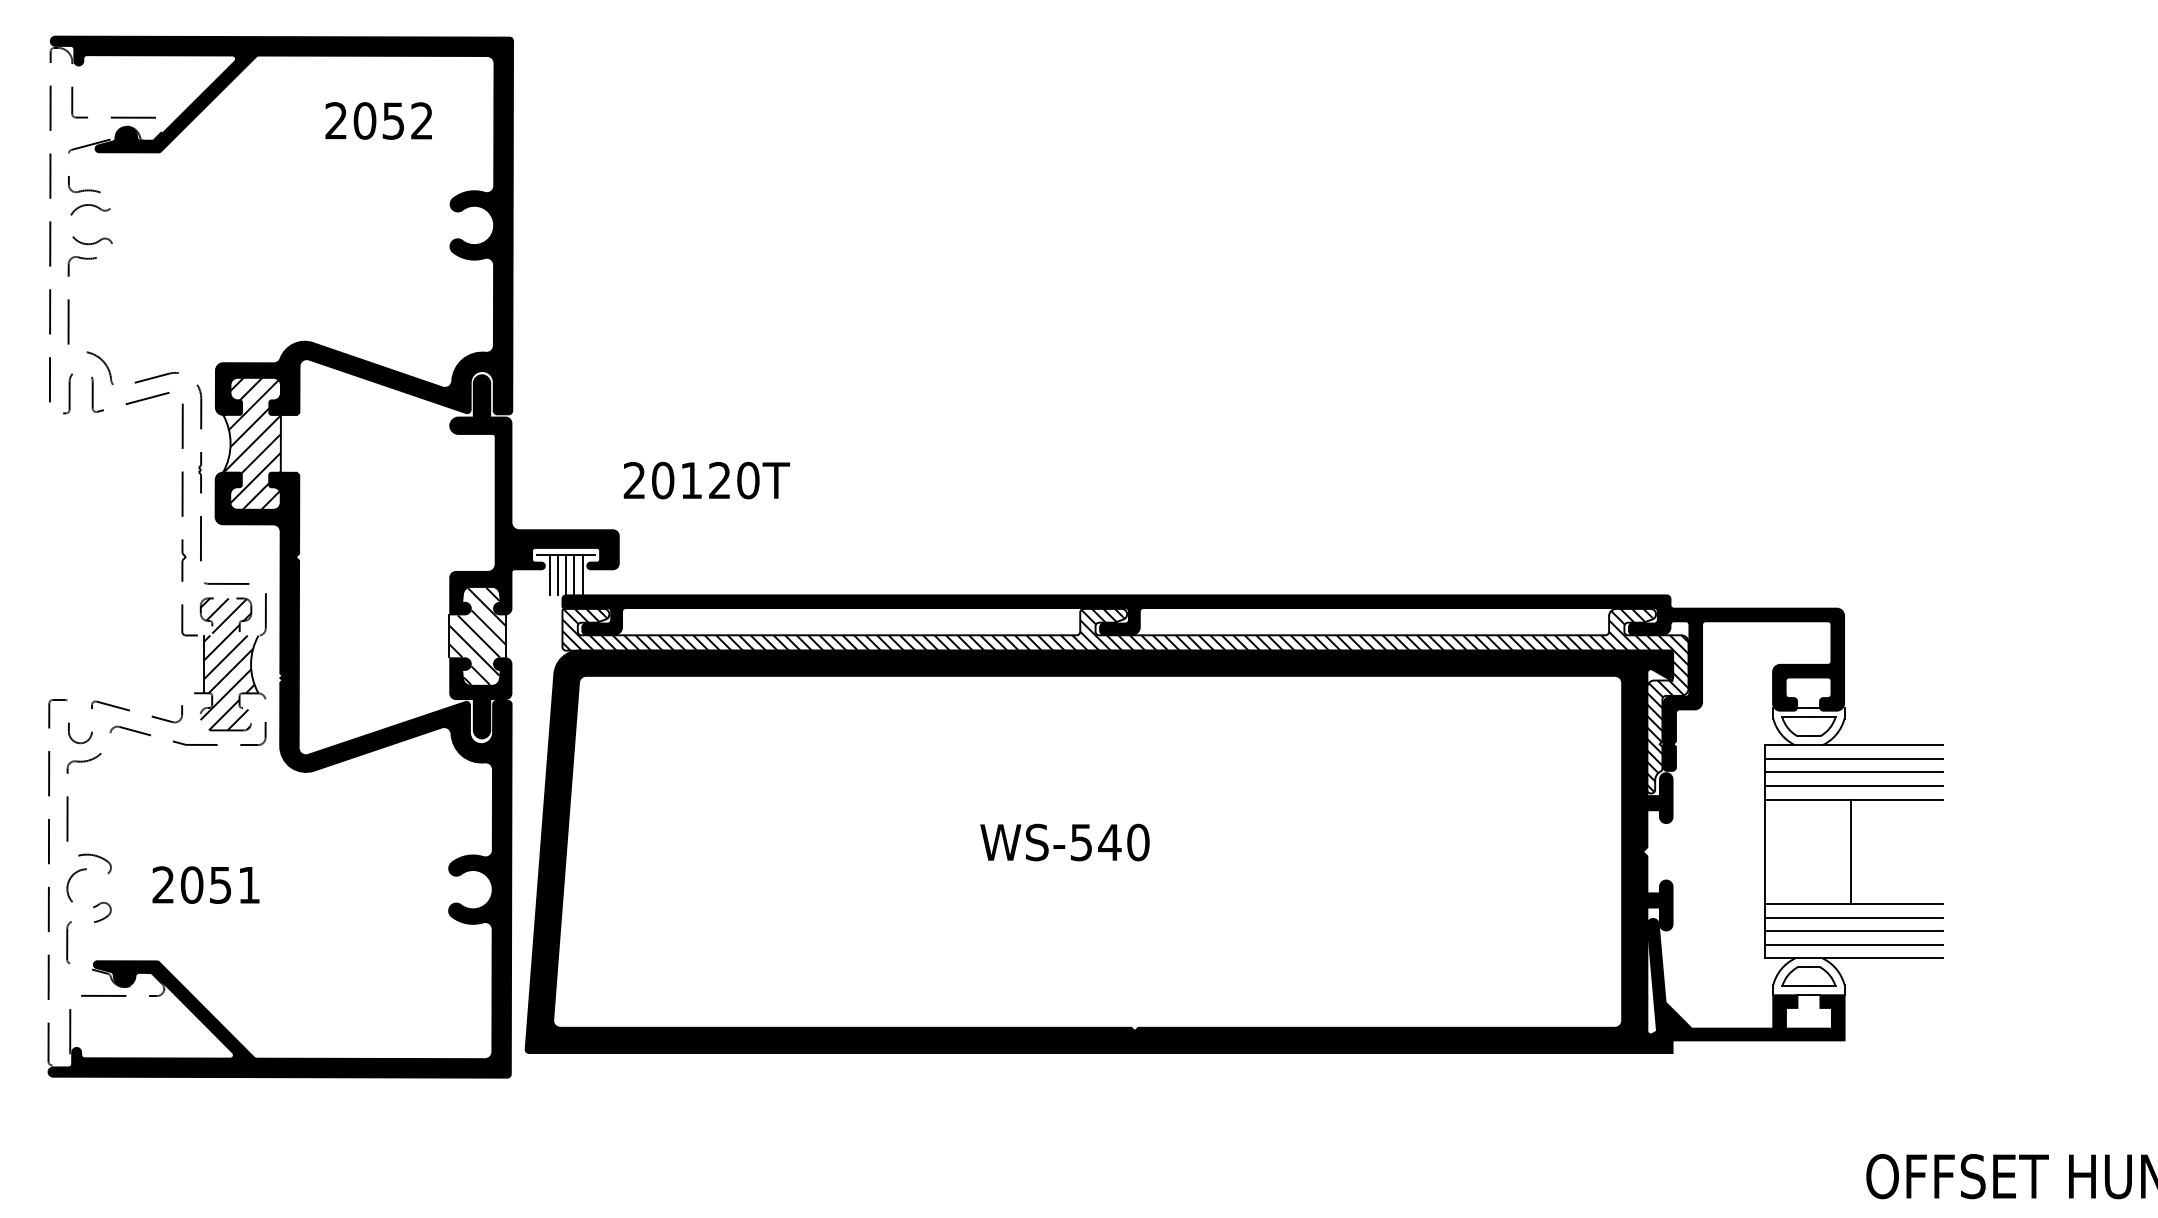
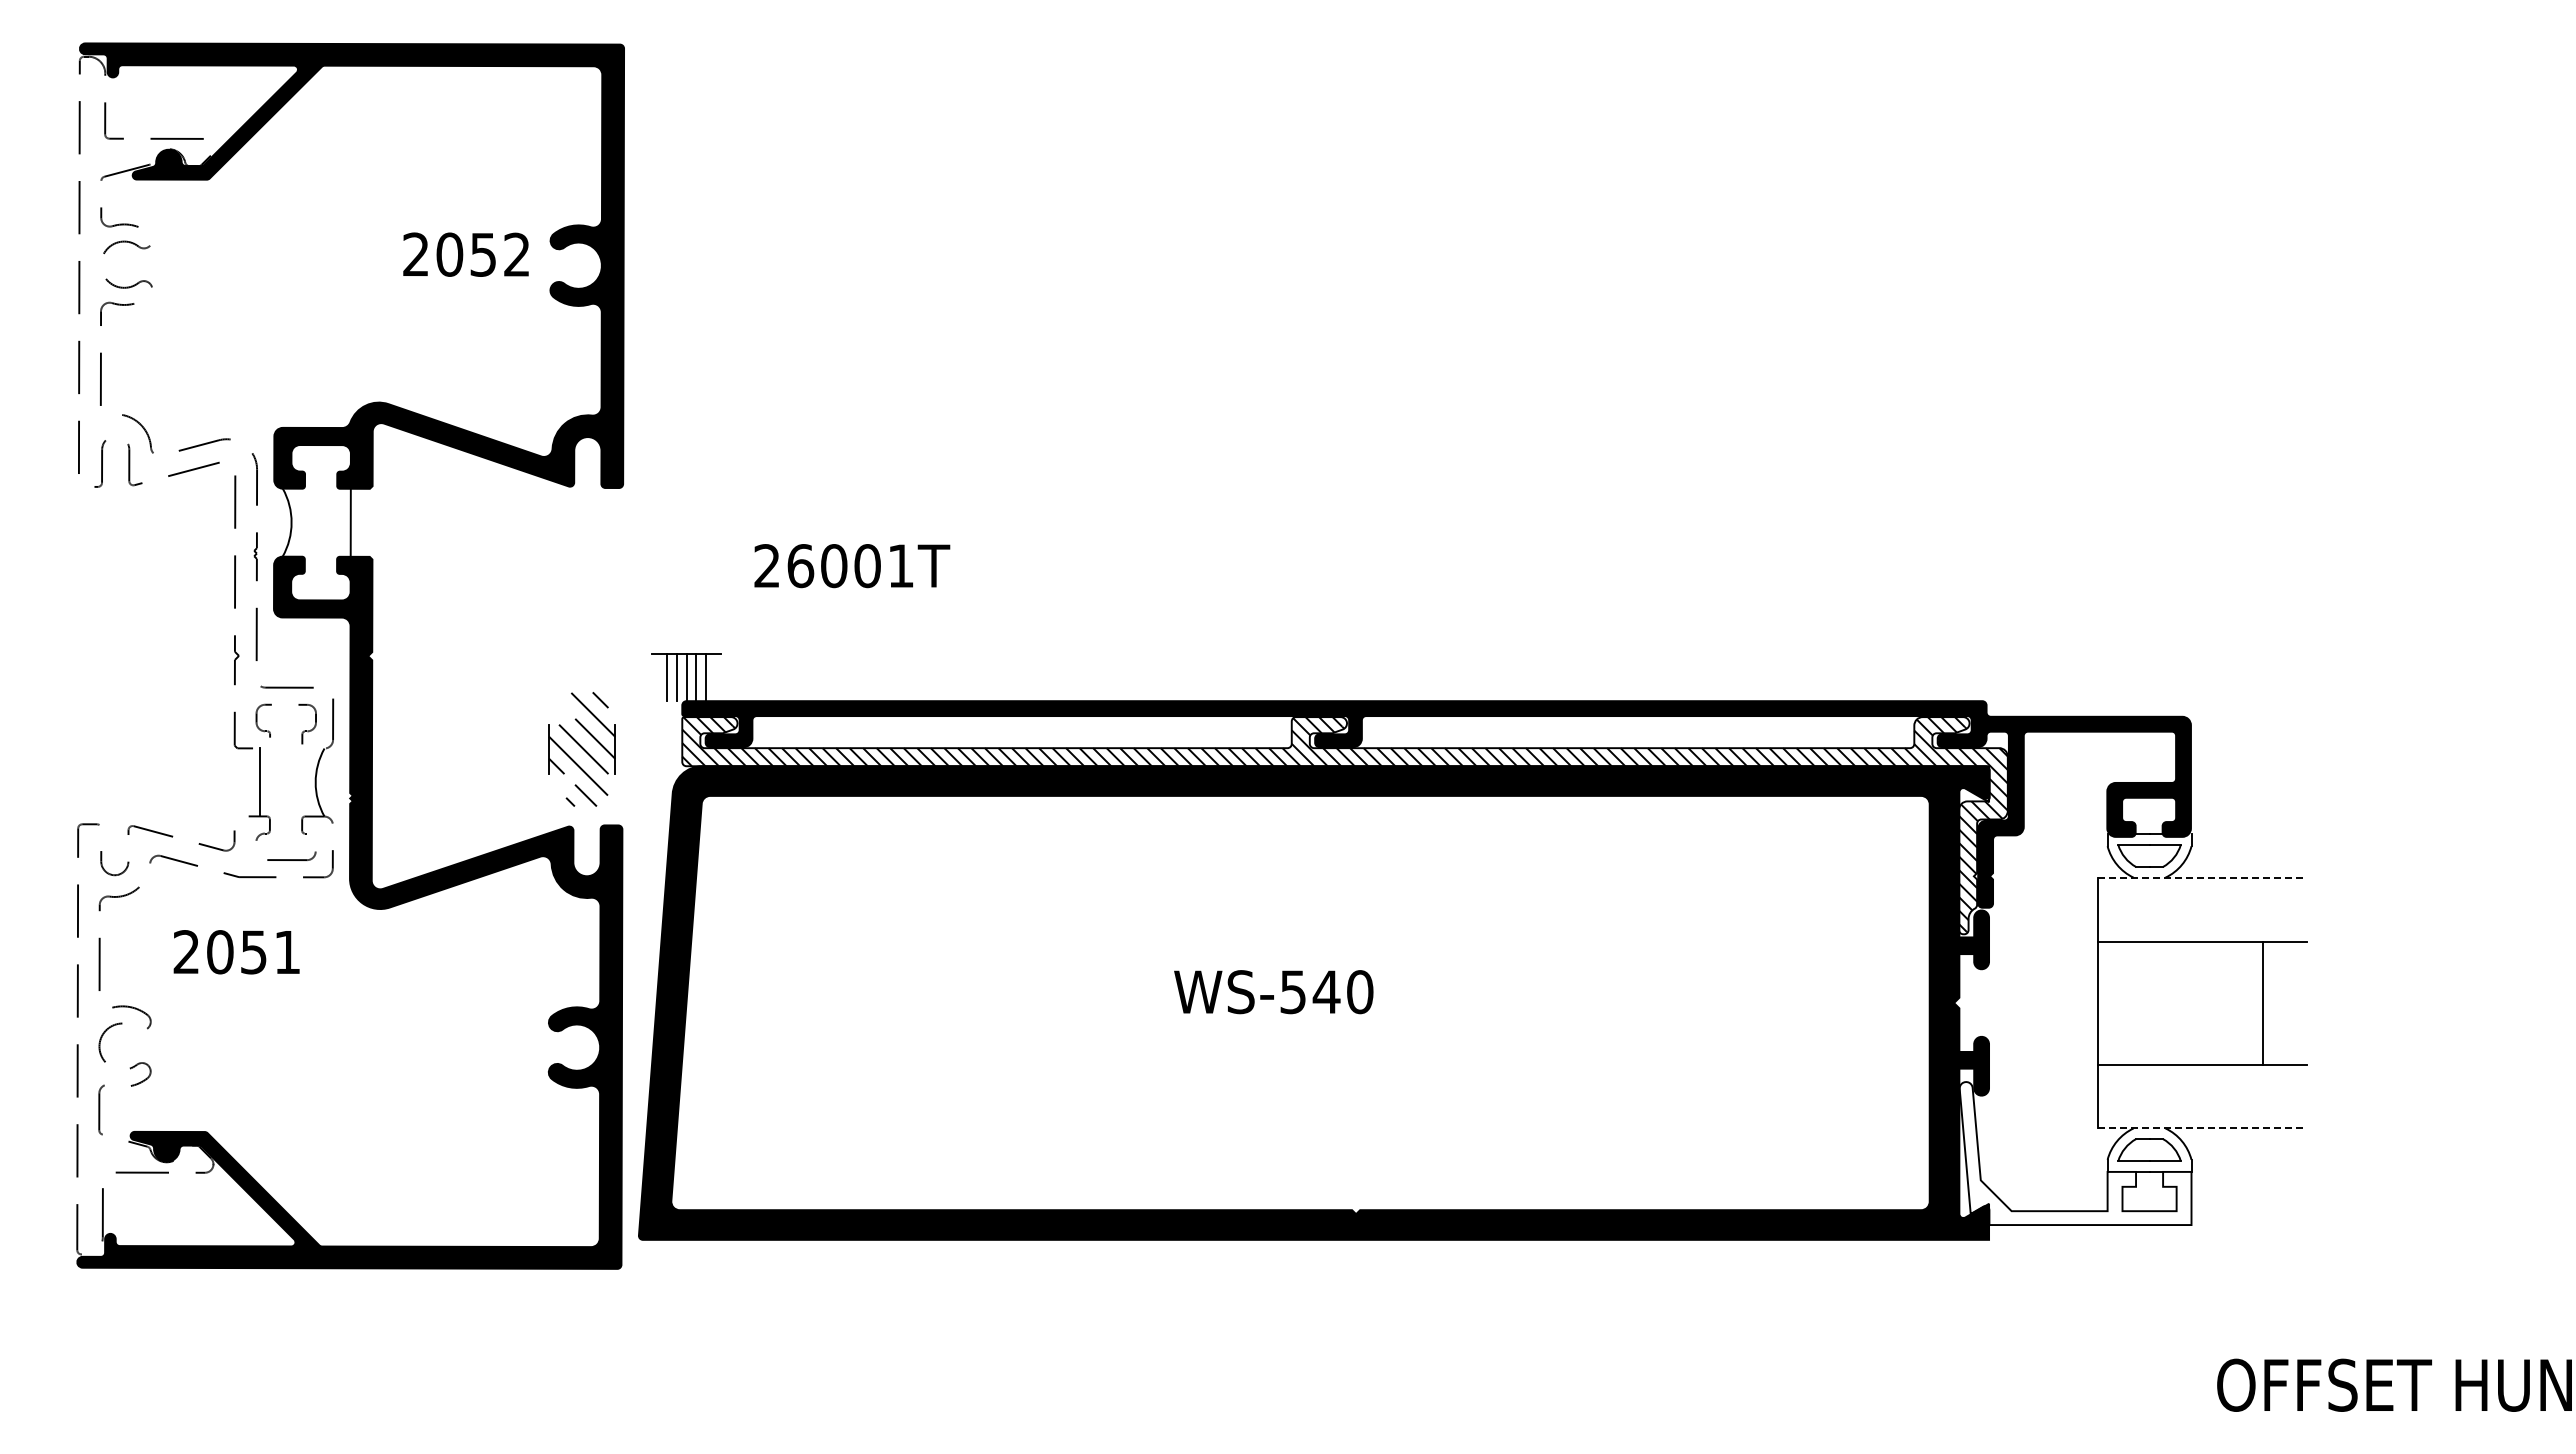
text: (378, 120) -> (465, 254), moved
hatch: (251, 443) -> (316, 522), removed
text: (705, 480) -> (850, 566), 20120T -> 26001T
fill: (534, 494) -> (649, 582), removed
hatch: (227, 664) -> (287, 782), removed
fill: (481, 698) -> (586, 822), removed
line: (1853, 745) -> (2202, 877), solid -> dashed
line: (1853, 758) -> (2202, 893), removed
line: (1853, 772) -> (2202, 909), removed
line: (1853, 785) -> (2202, 925), removed
line: (1851, 851) -> (2263, 1002), moved
text: (205, 885) -> (236, 952), moved
line: (1853, 917) -> (2202, 1080), removed
line: (1853, 931) -> (2202, 1096), removed
line: (1853, 944) -> (2202, 1112), removed
line: (1853, 958) -> (2202, 1128), solid -> dashed
fill: (1746, 979) -> (2075, 1153), removed

